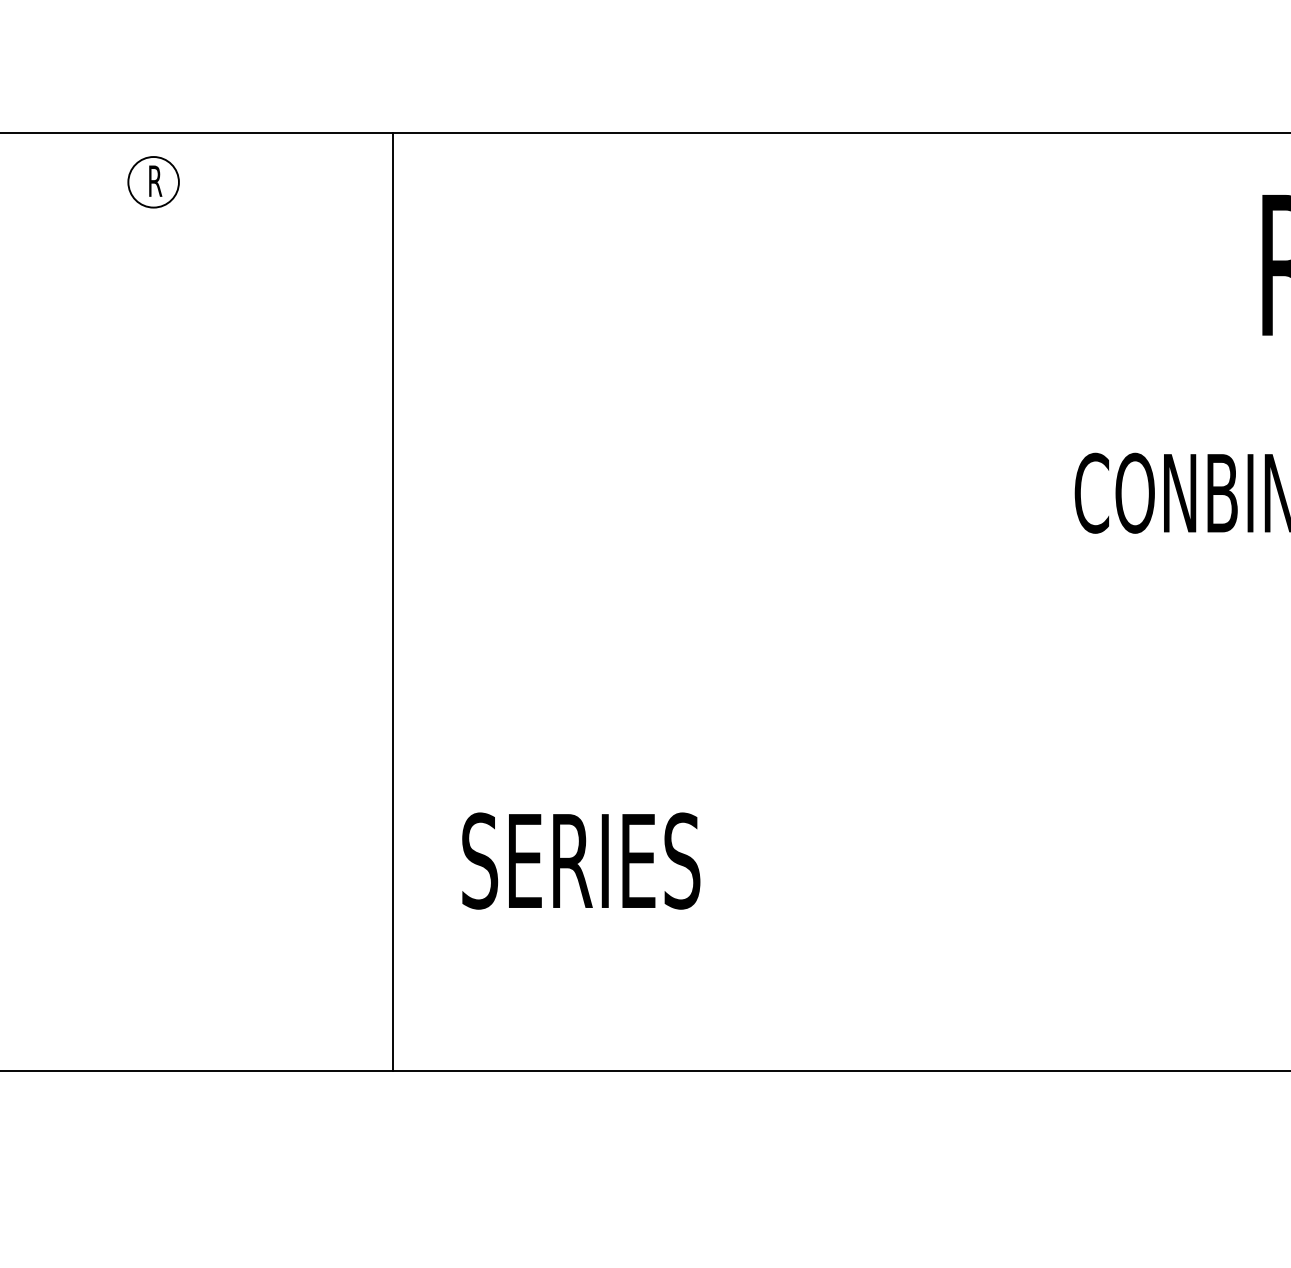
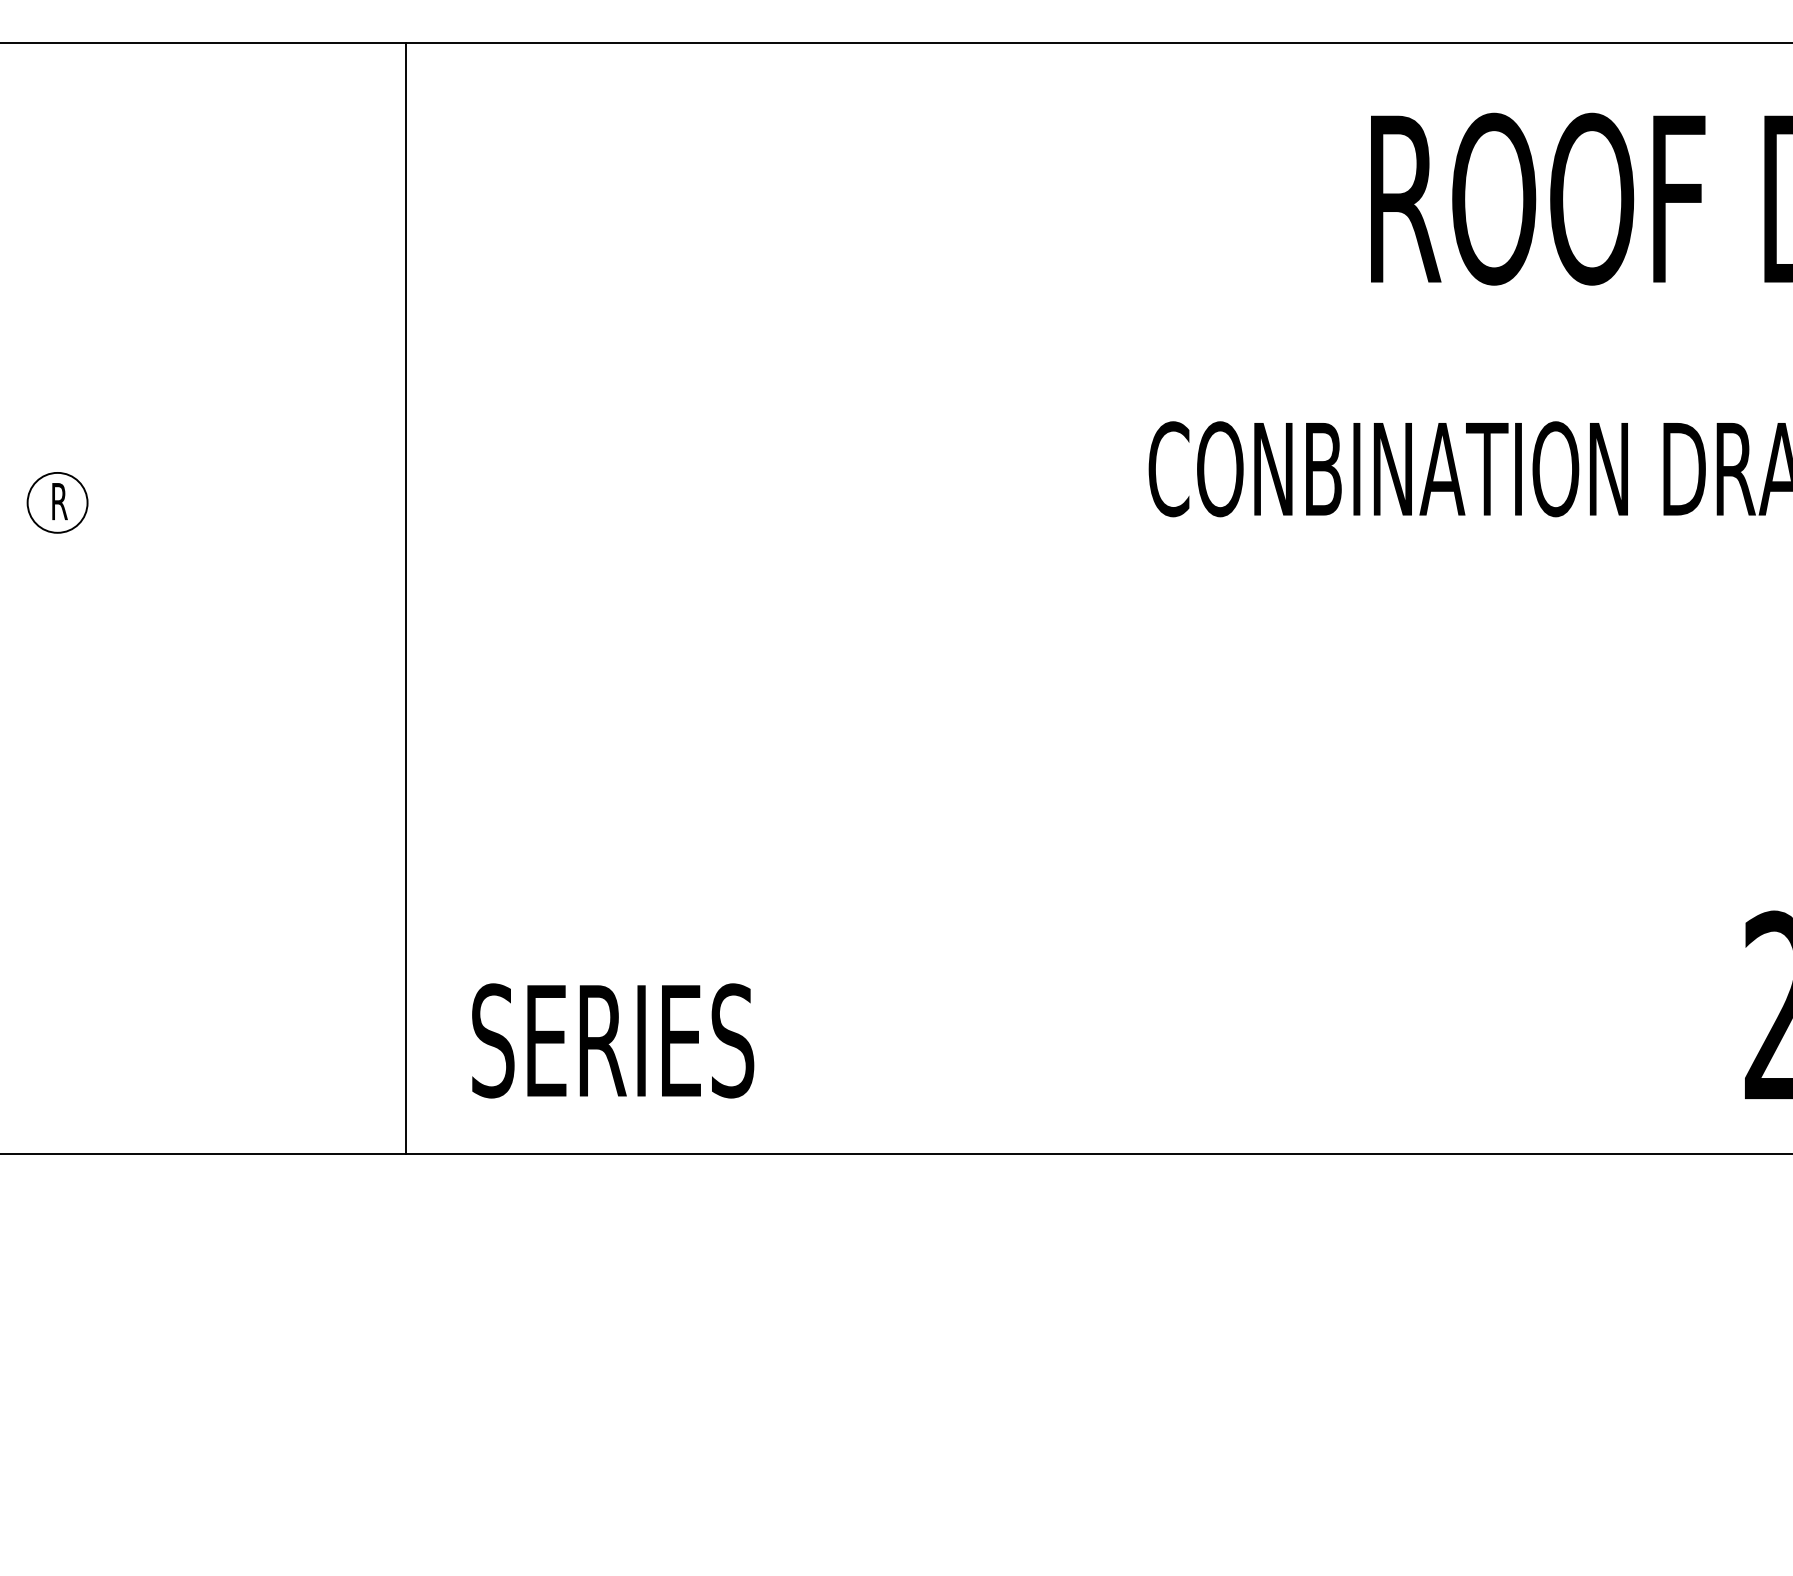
part: (153, 181) -> (57, 502), moved
line: (393, 601) -> (406, 597), moved
text: (581, 860) -> (613, 1040), moved

